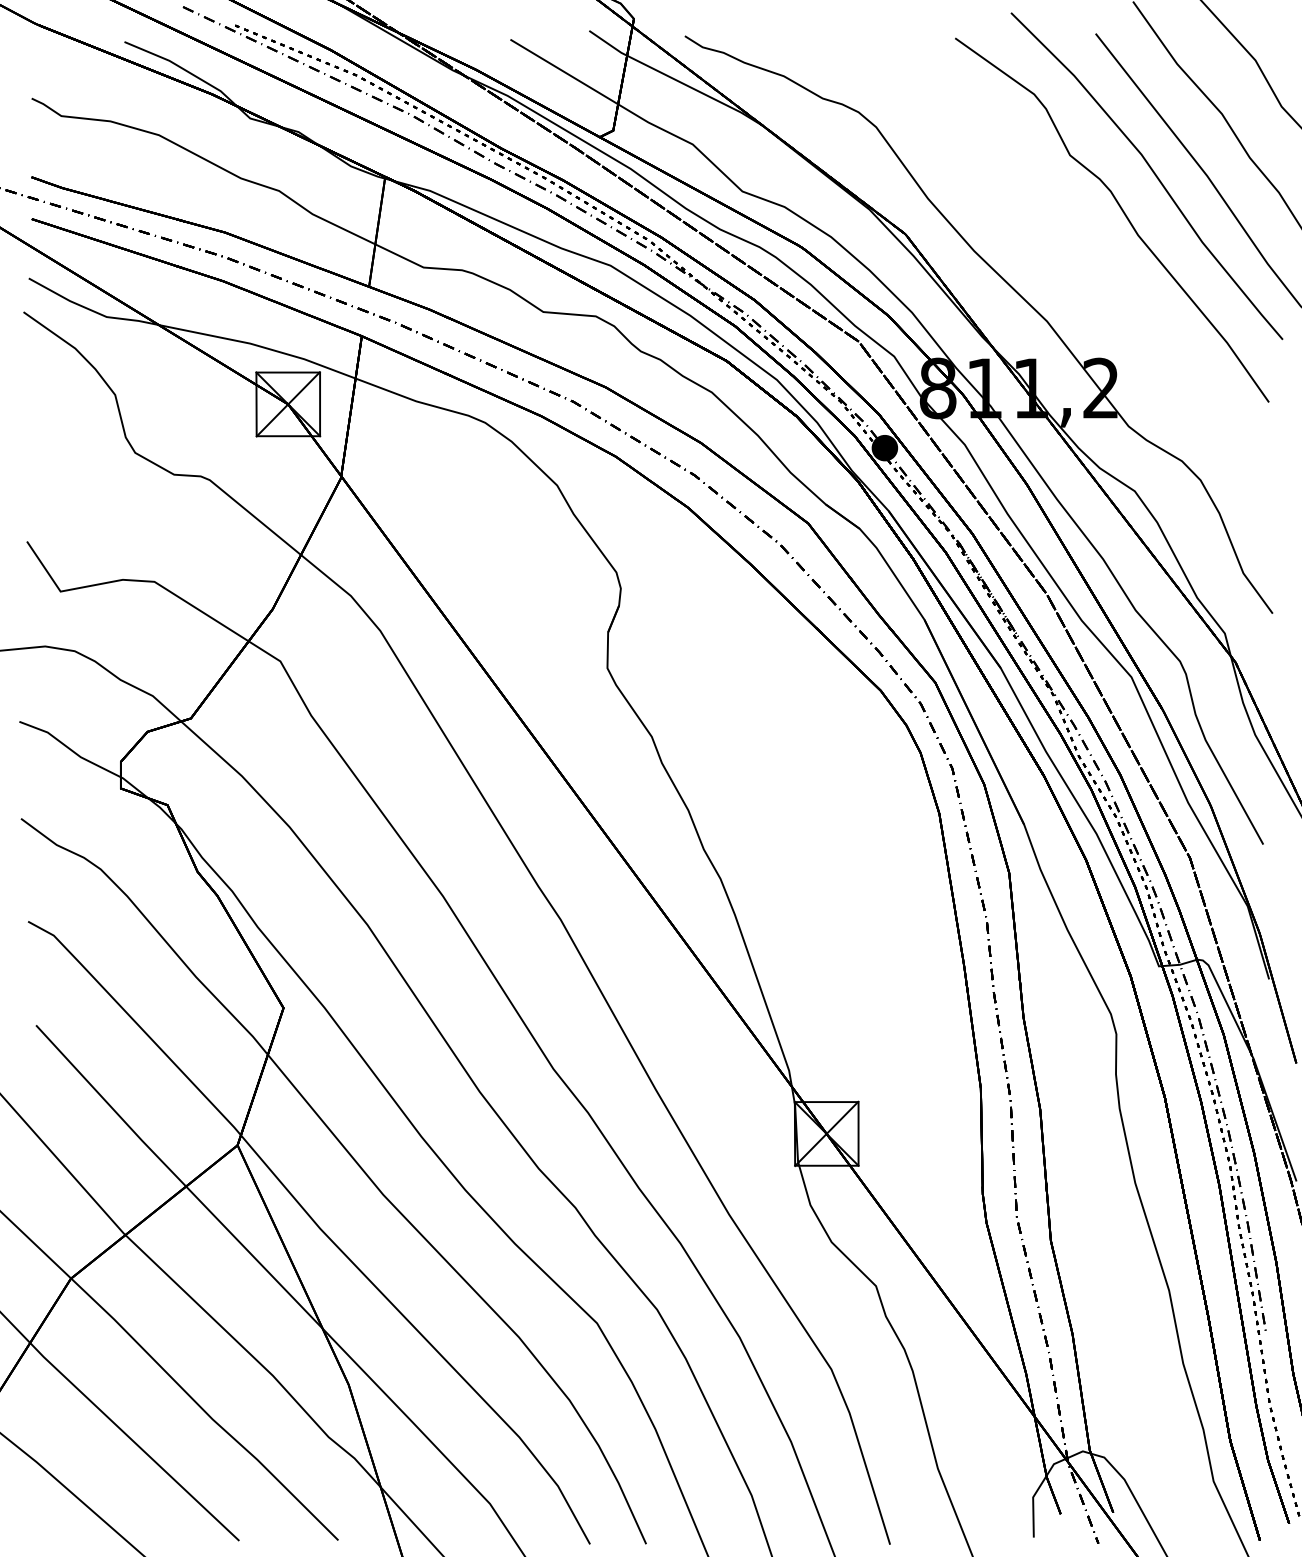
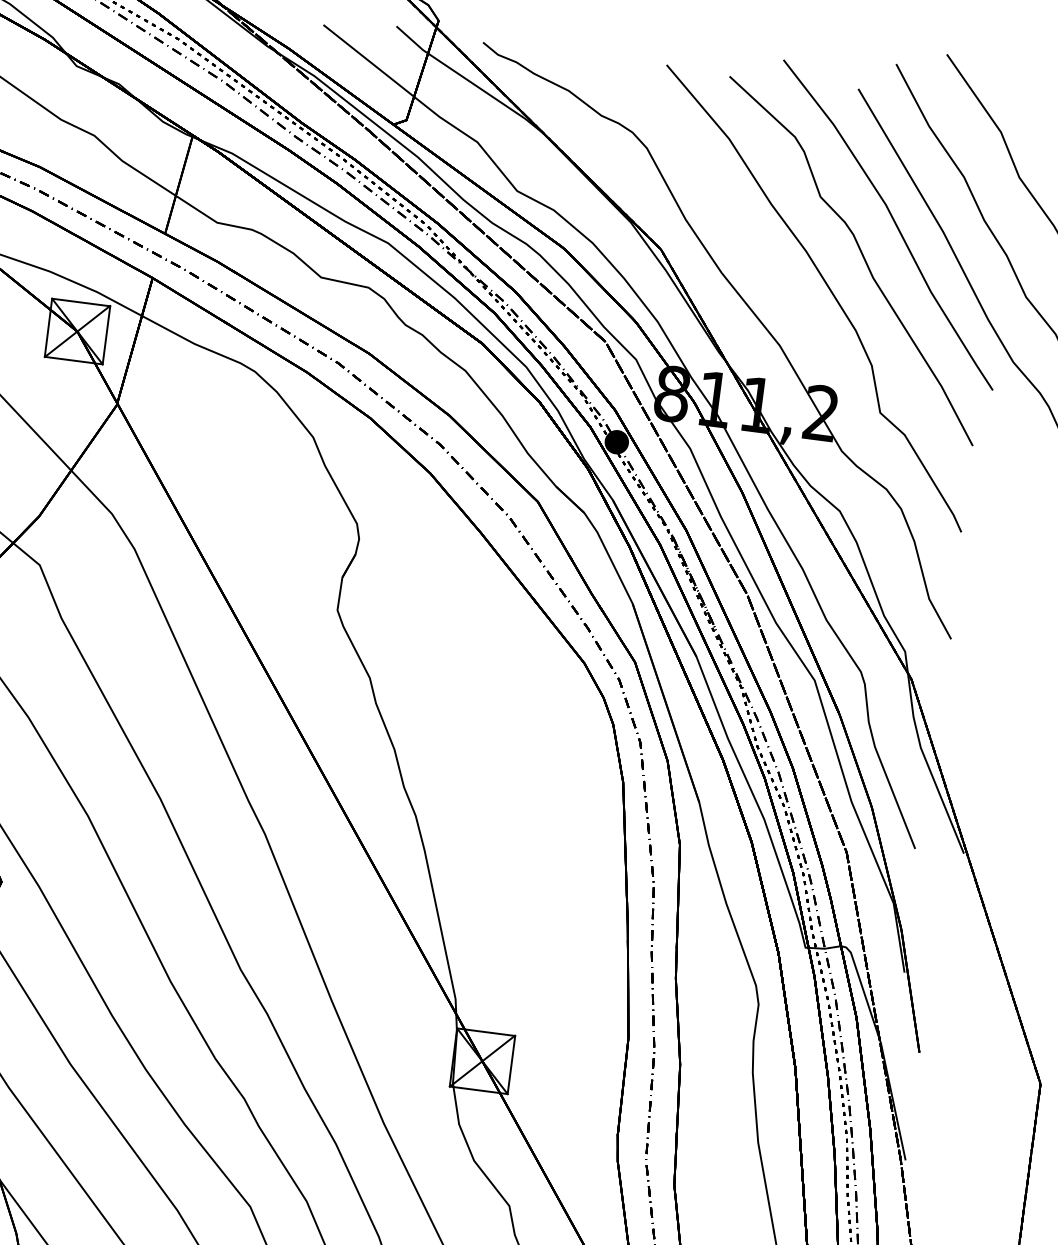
curve: (1091, 253) -> (828, 289), added

